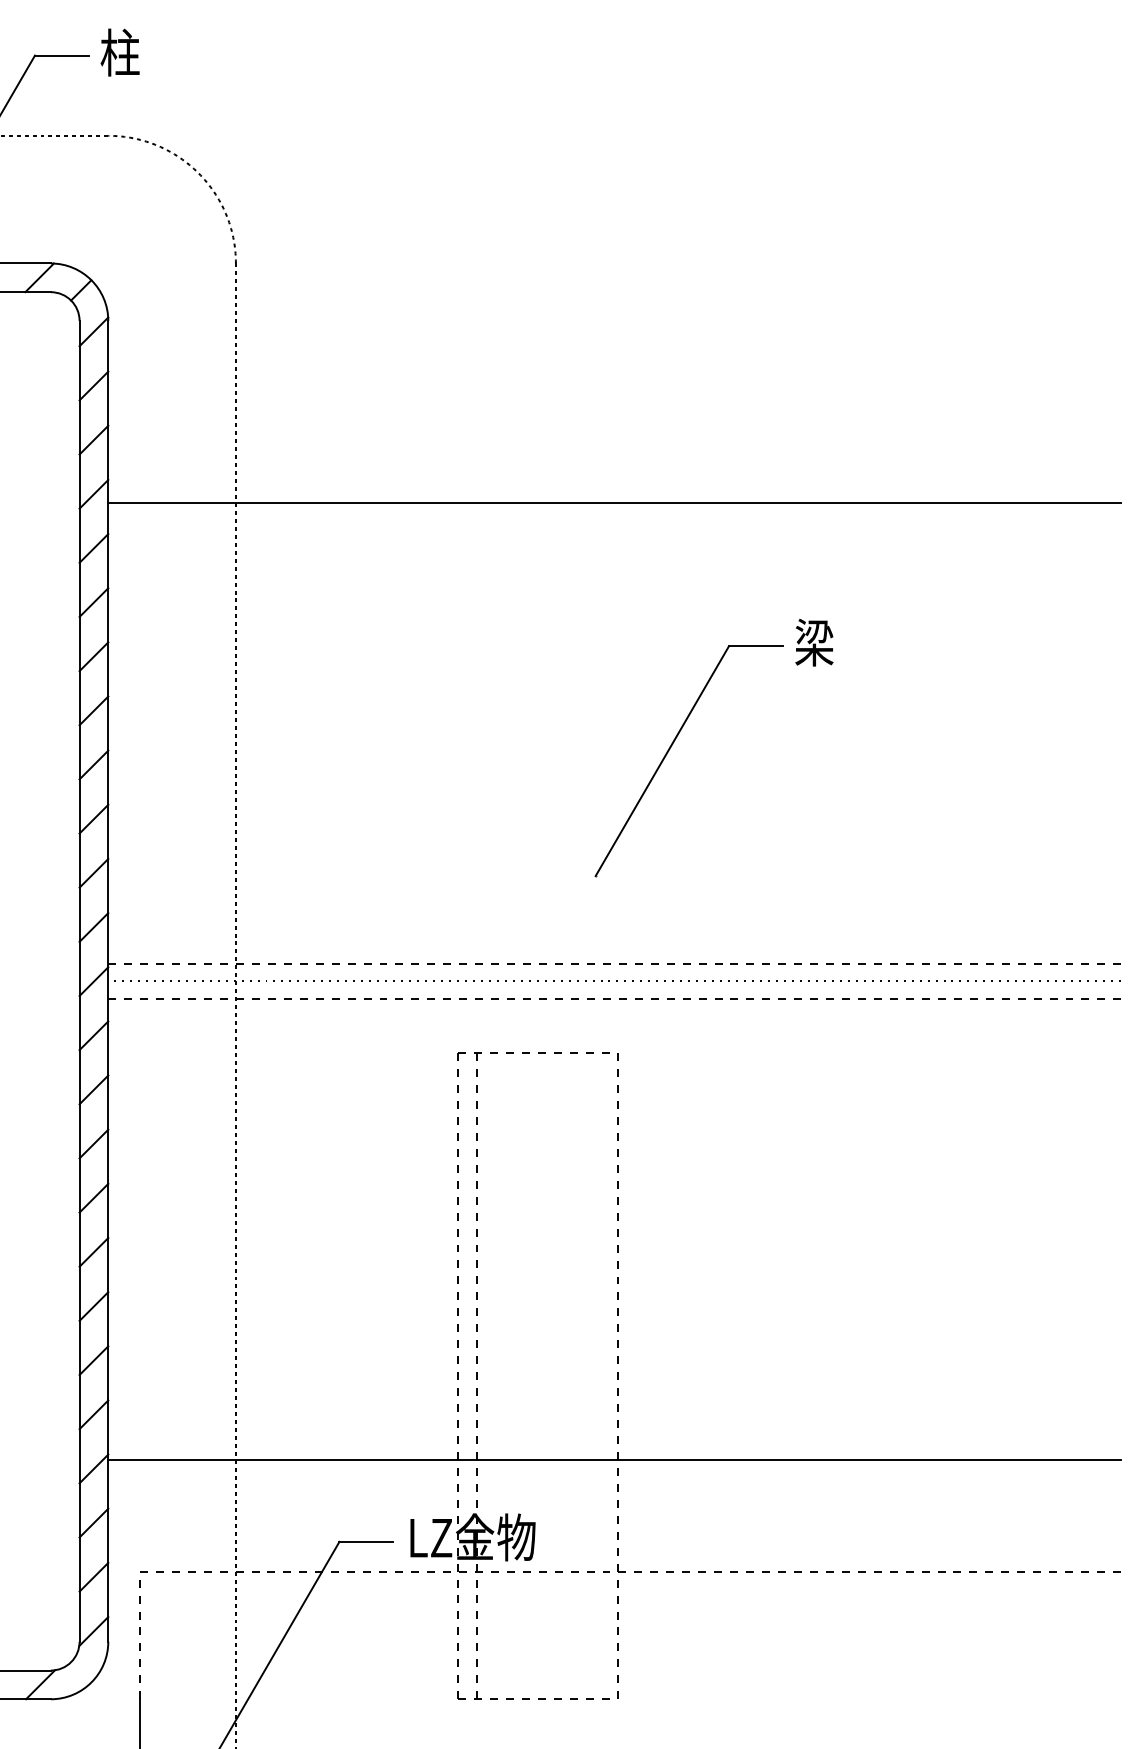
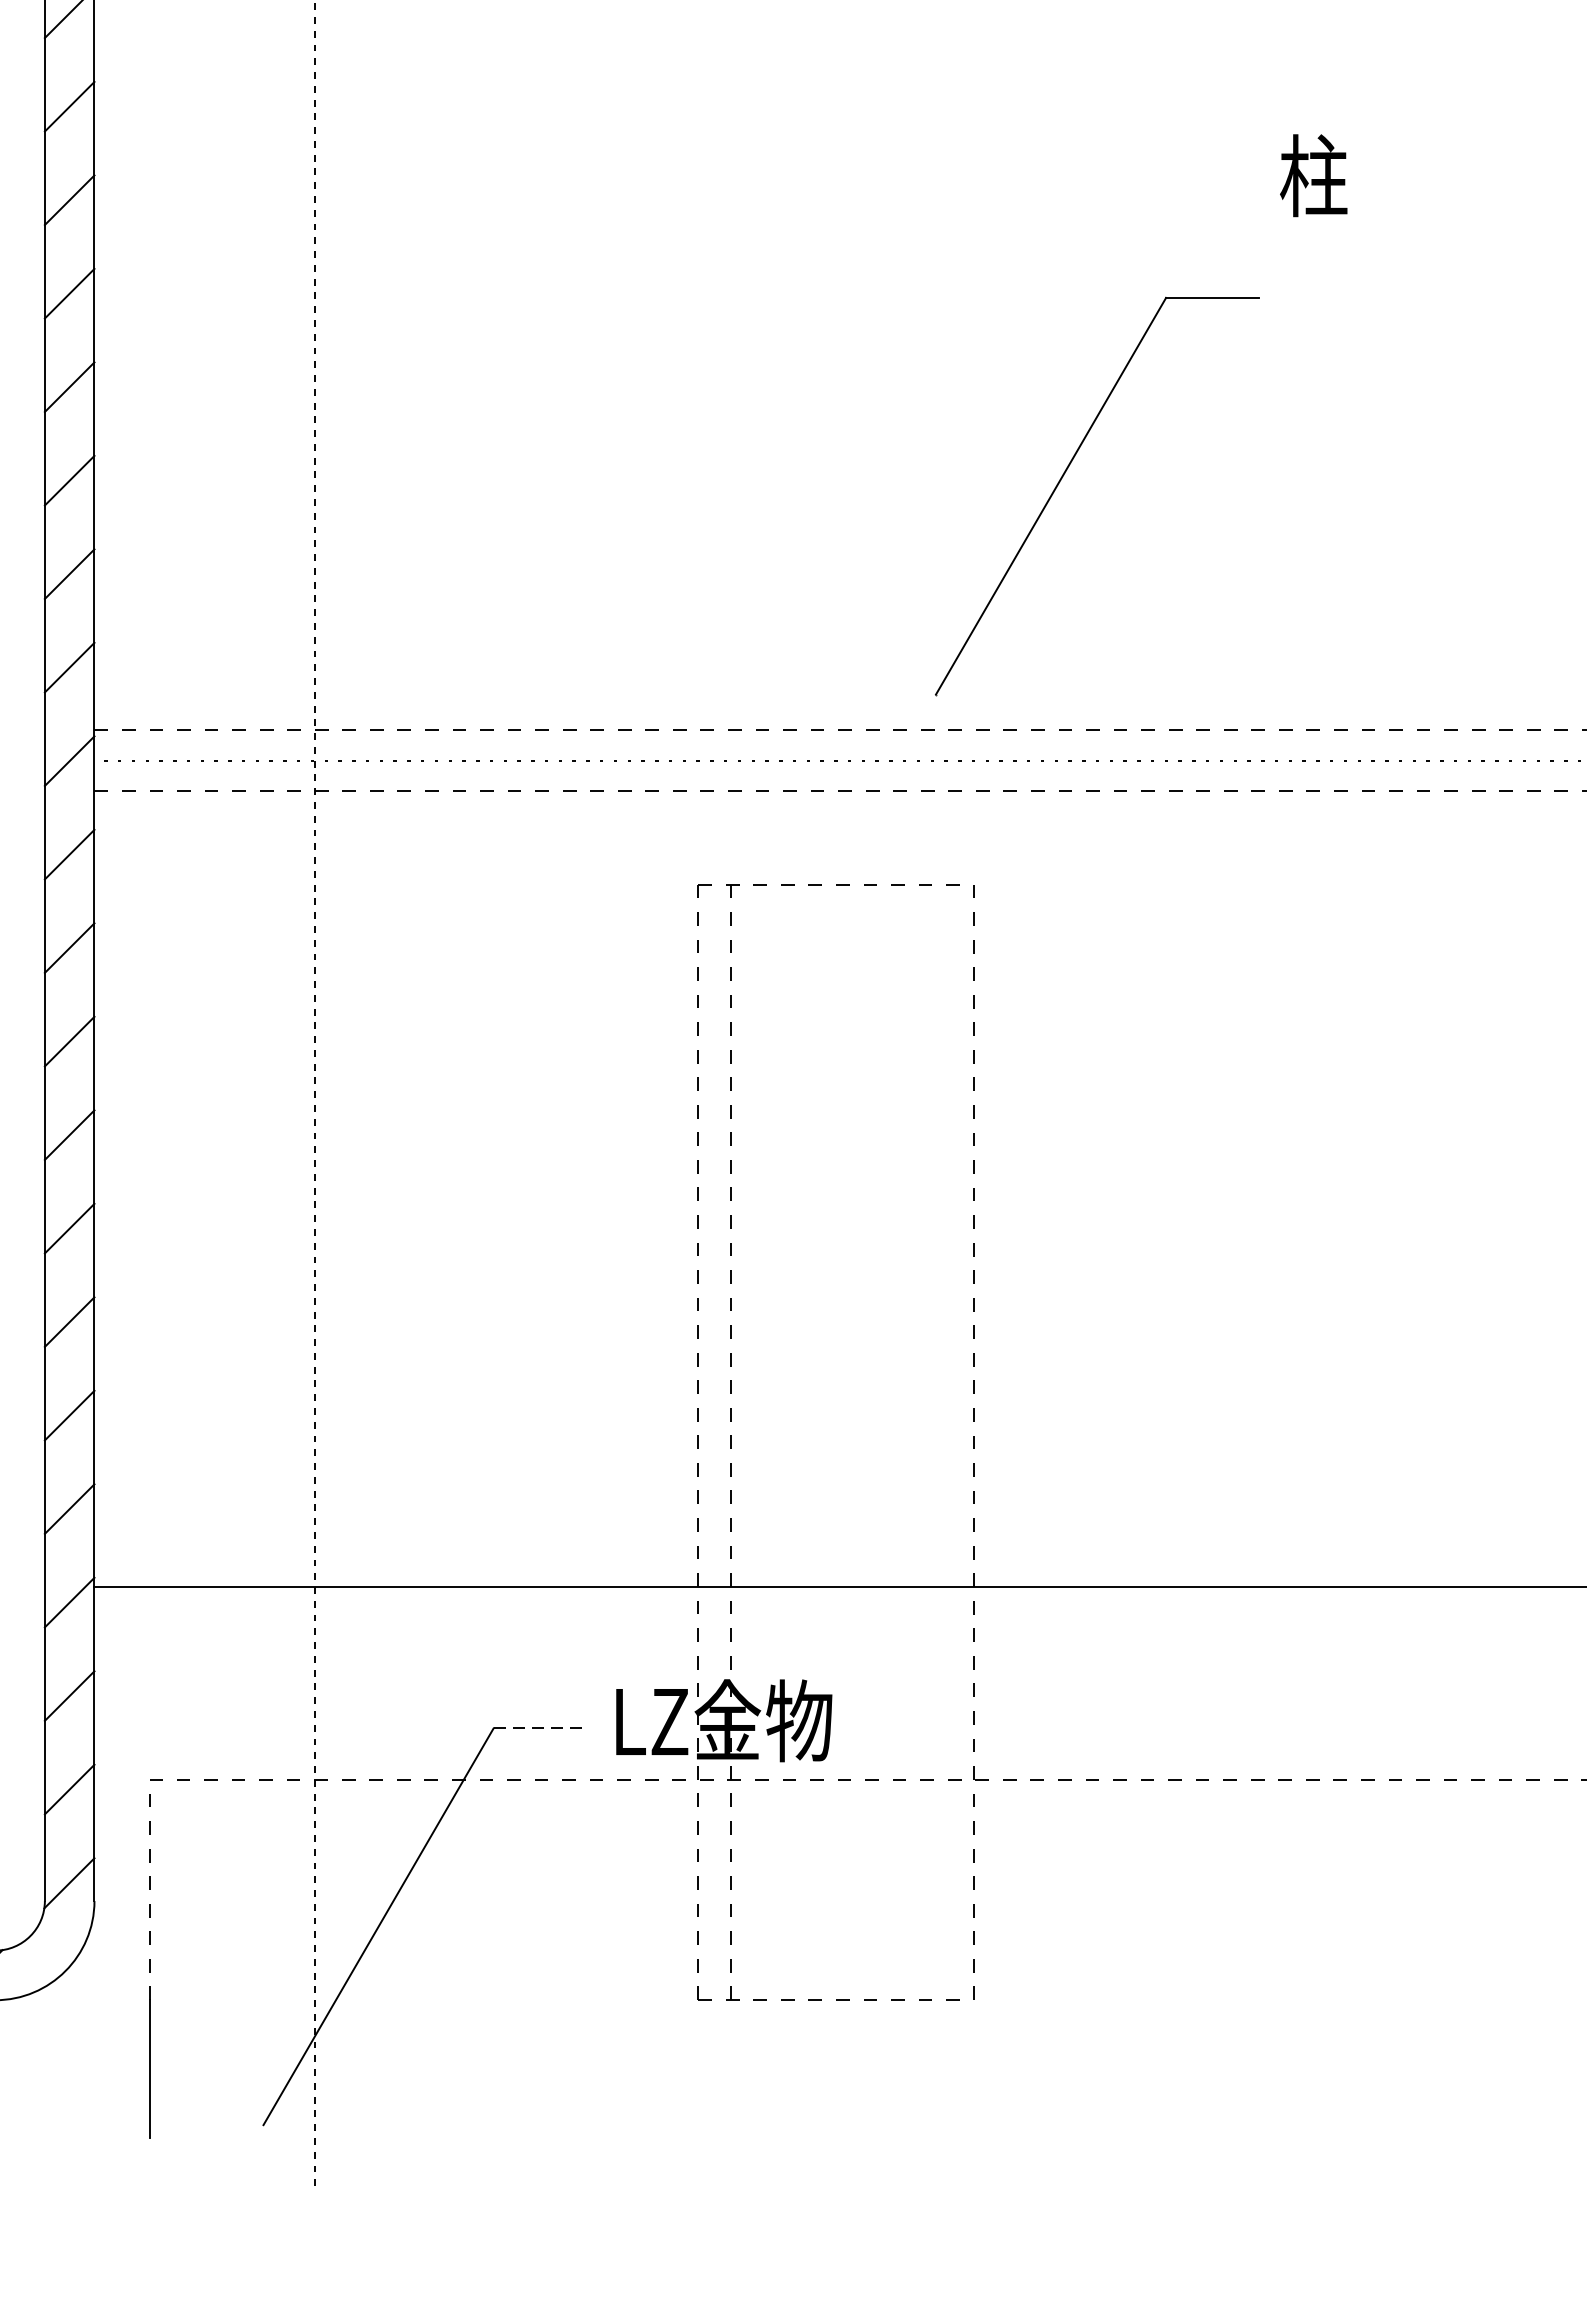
text: (814, 642) -> (1313, 175), 梁 -> 柱
part: (670, 749) -> (1065, 476), moved
line: (366, 1541) -> (540, 1727), solid -> dashed

